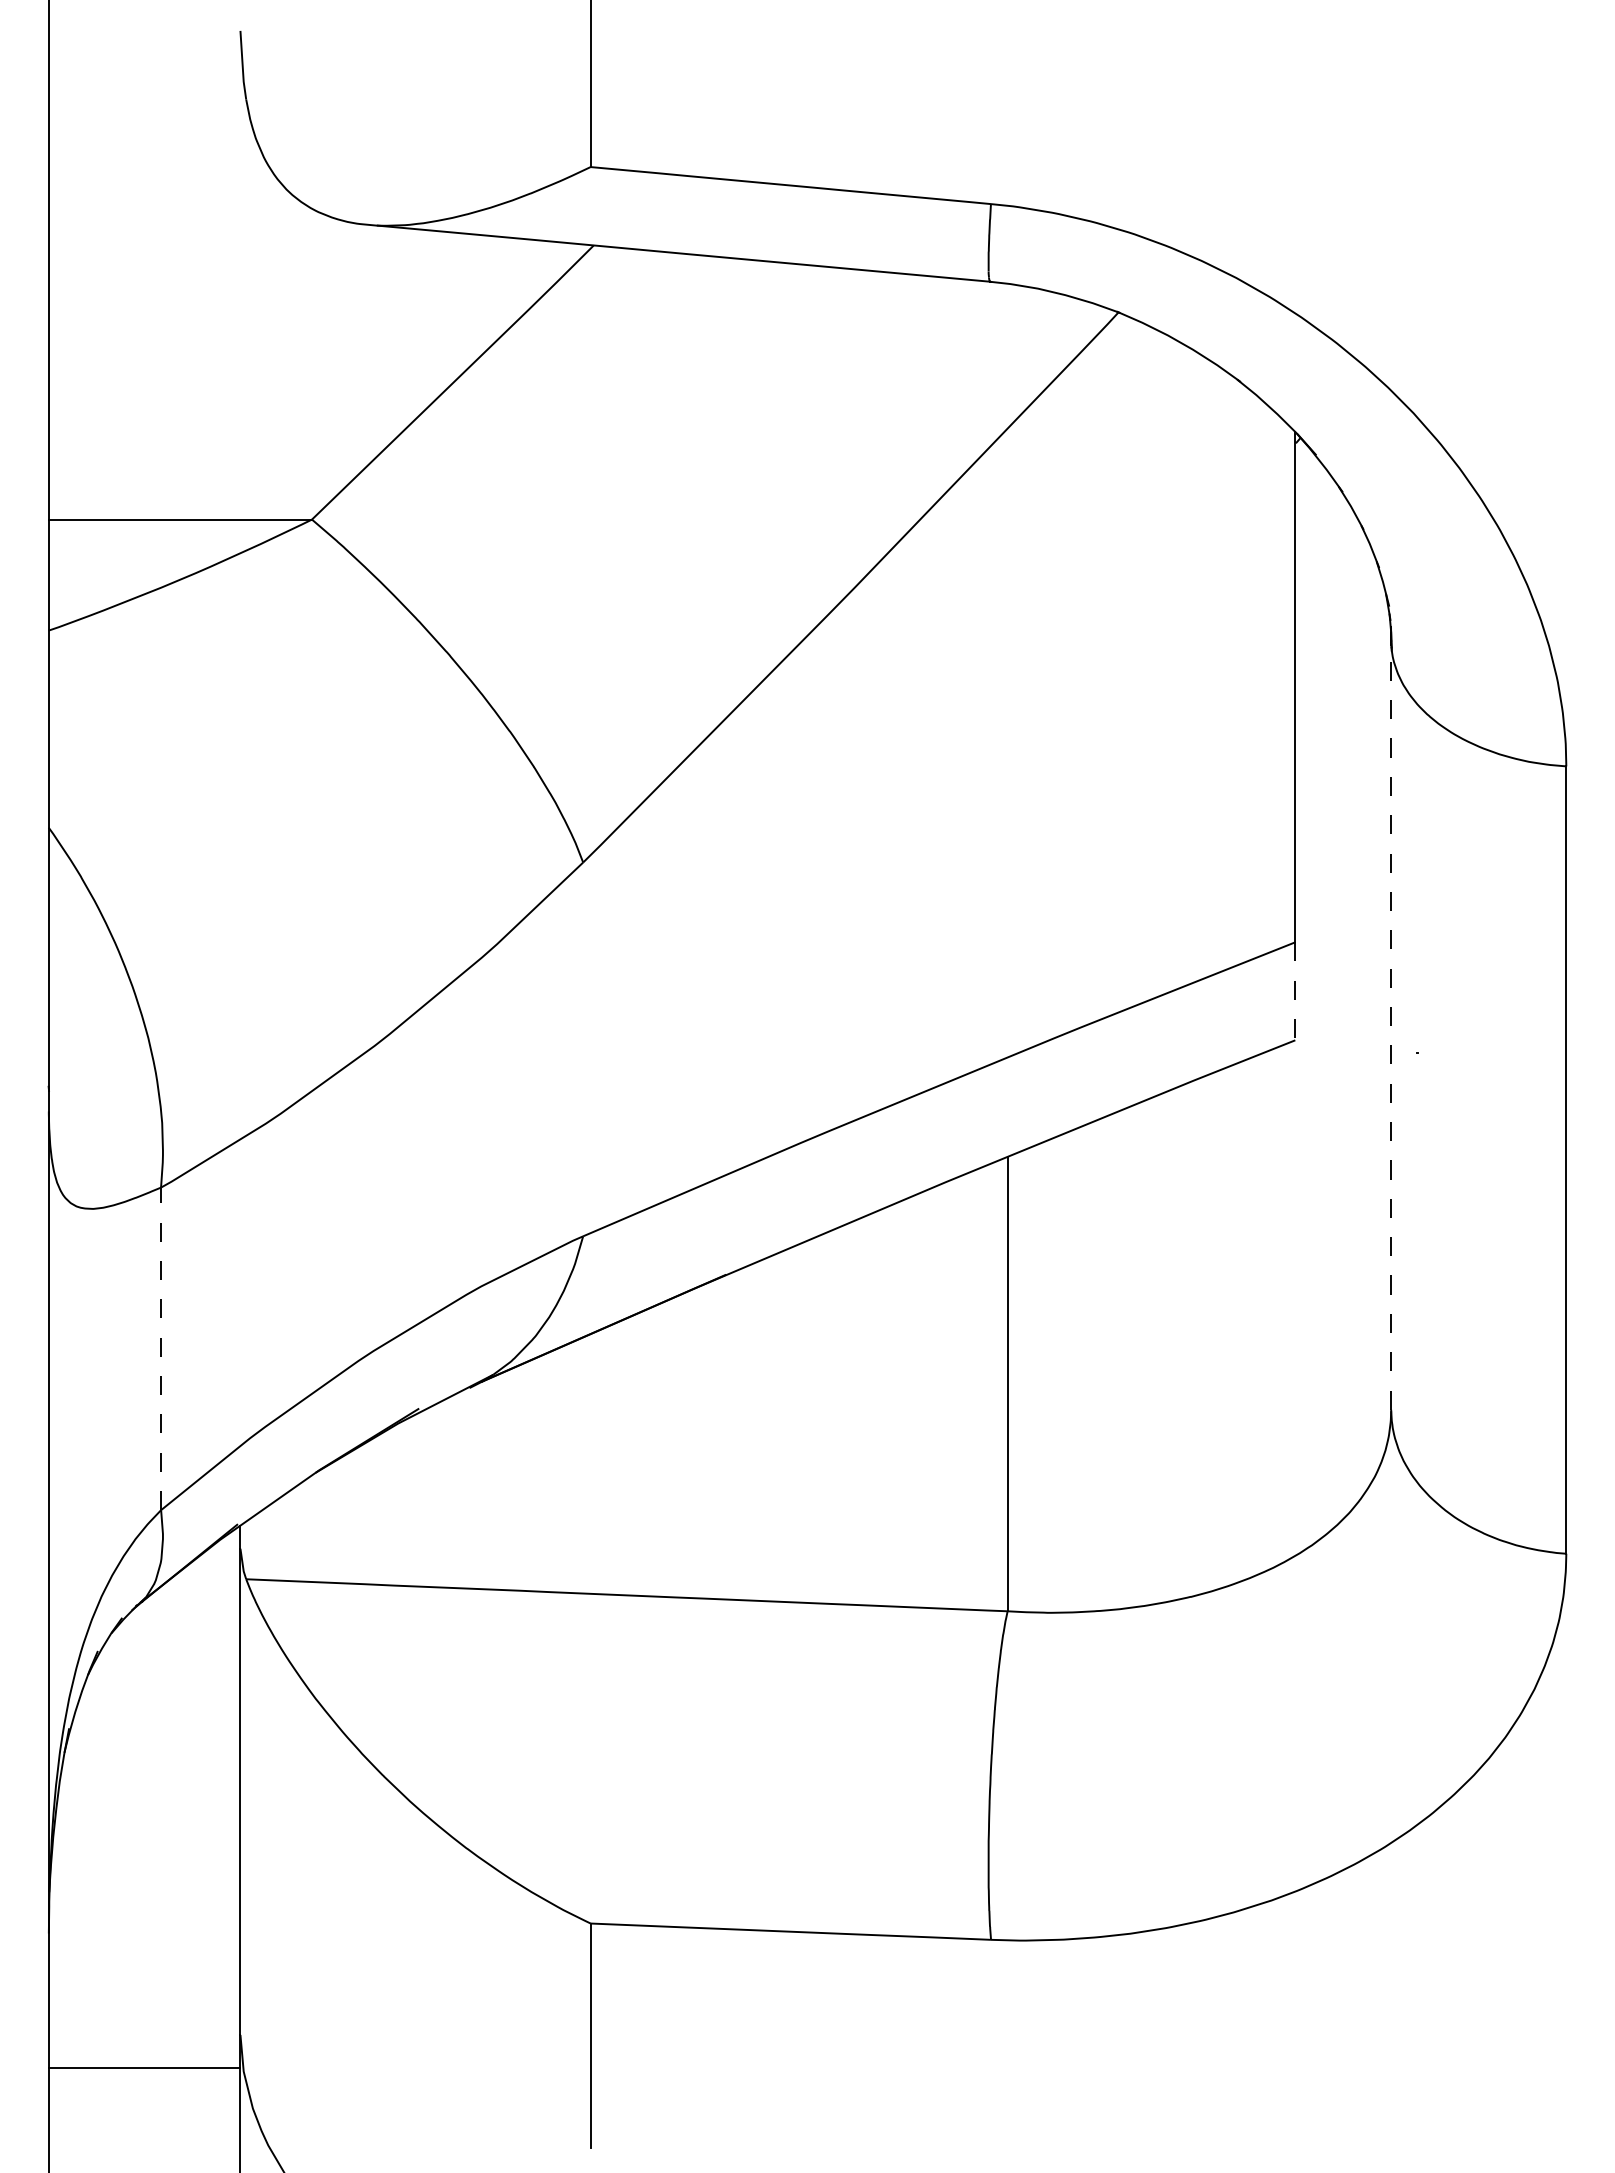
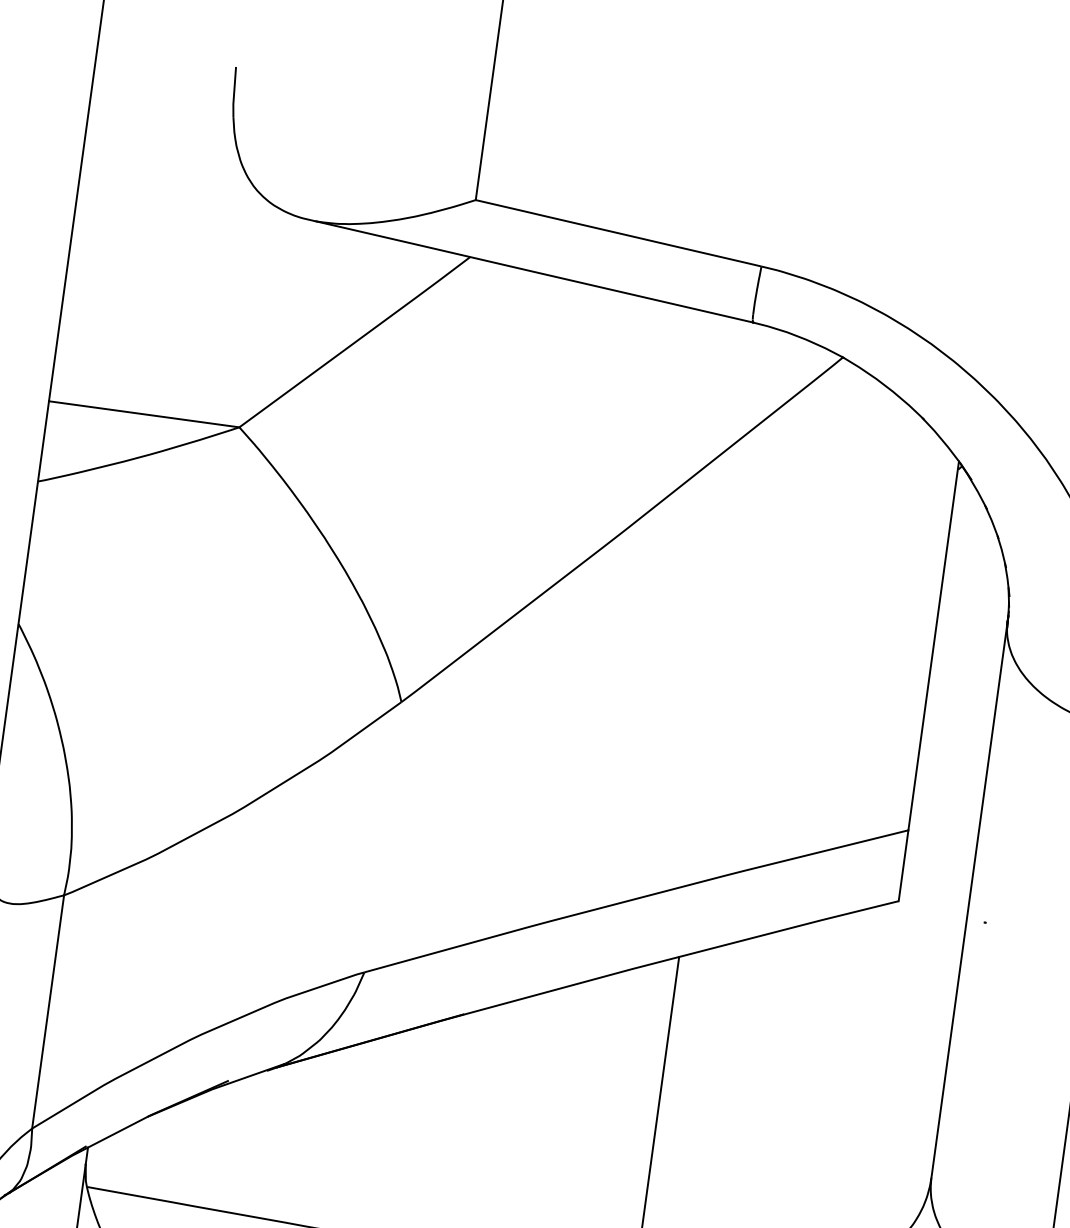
line: (1295, 991) -> (903, 865), dashed -> solid
line: (1391, 1024) -> (969, 899), dashed -> solid
line: (161, 1348) -> (48, 1011), dashed -> solid

